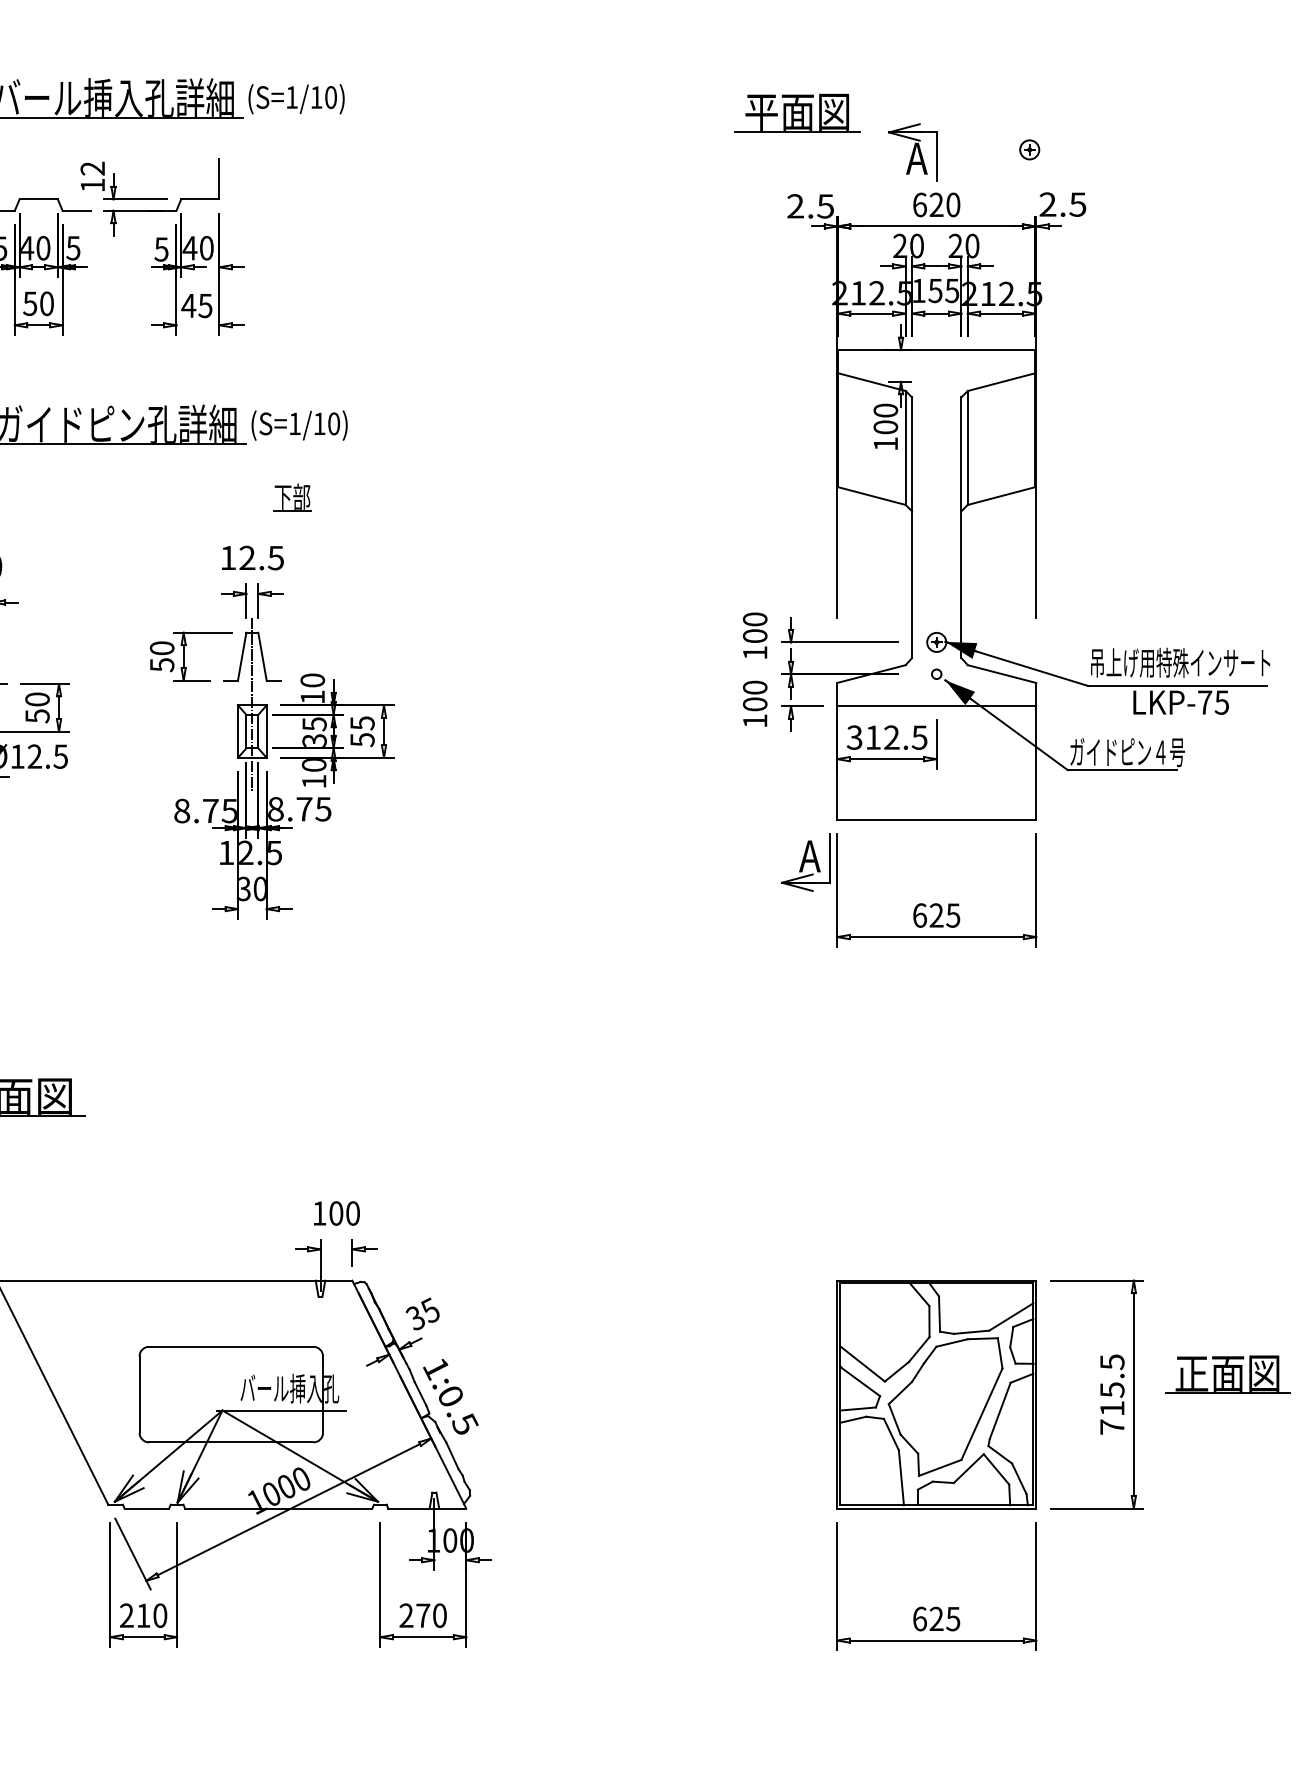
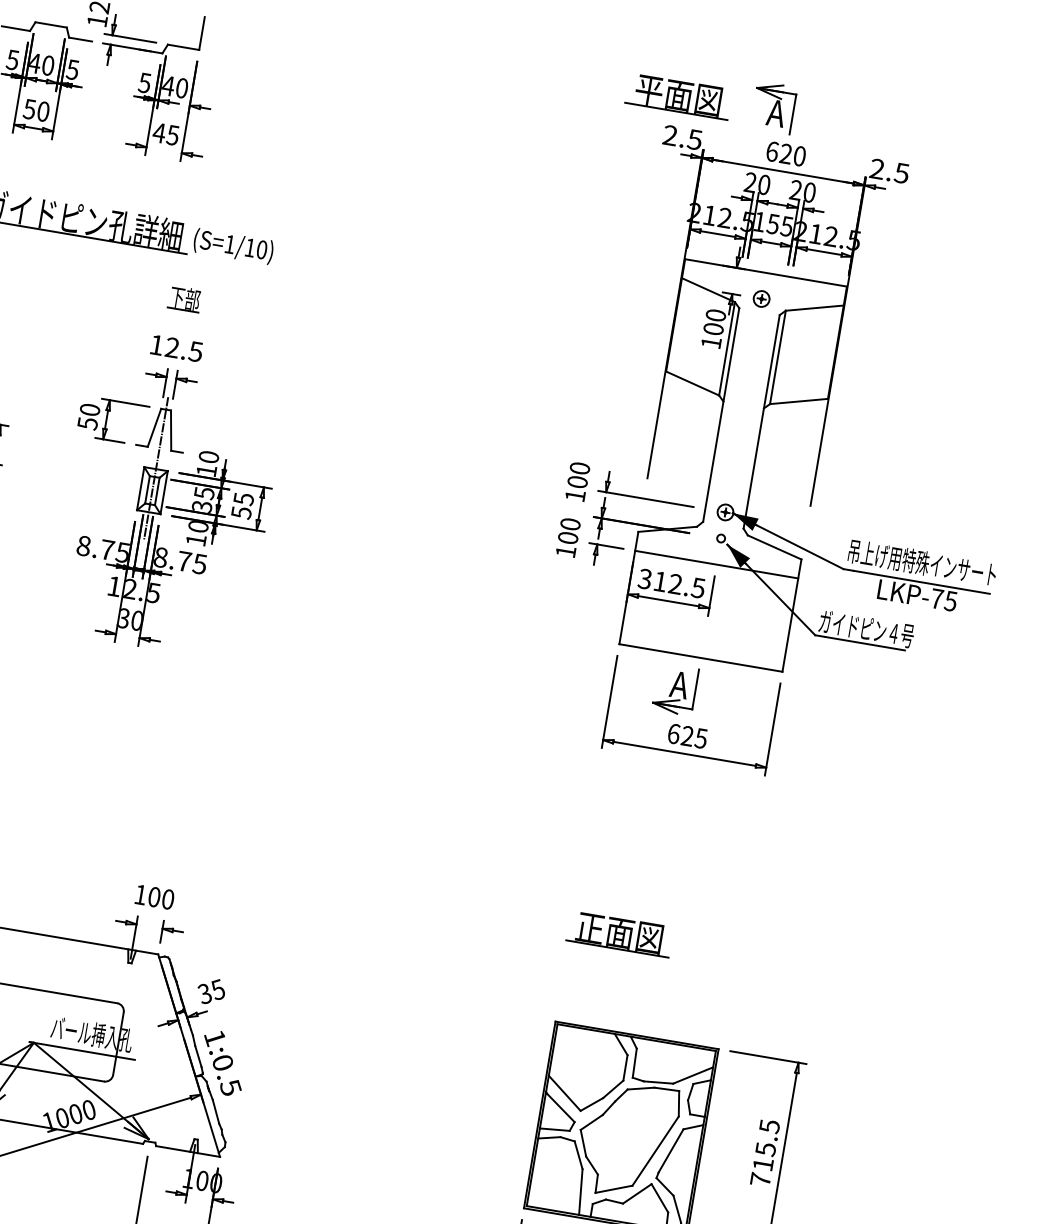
part: (797, 112) -> (678, 95), moved
part: (1029, 149) -> (761, 298), moved
part: (292, 497) -> (184, 298), moved
part: (805, 862) -> (675, 689), moved
part: (1227, 1374) -> (619, 933), moved

